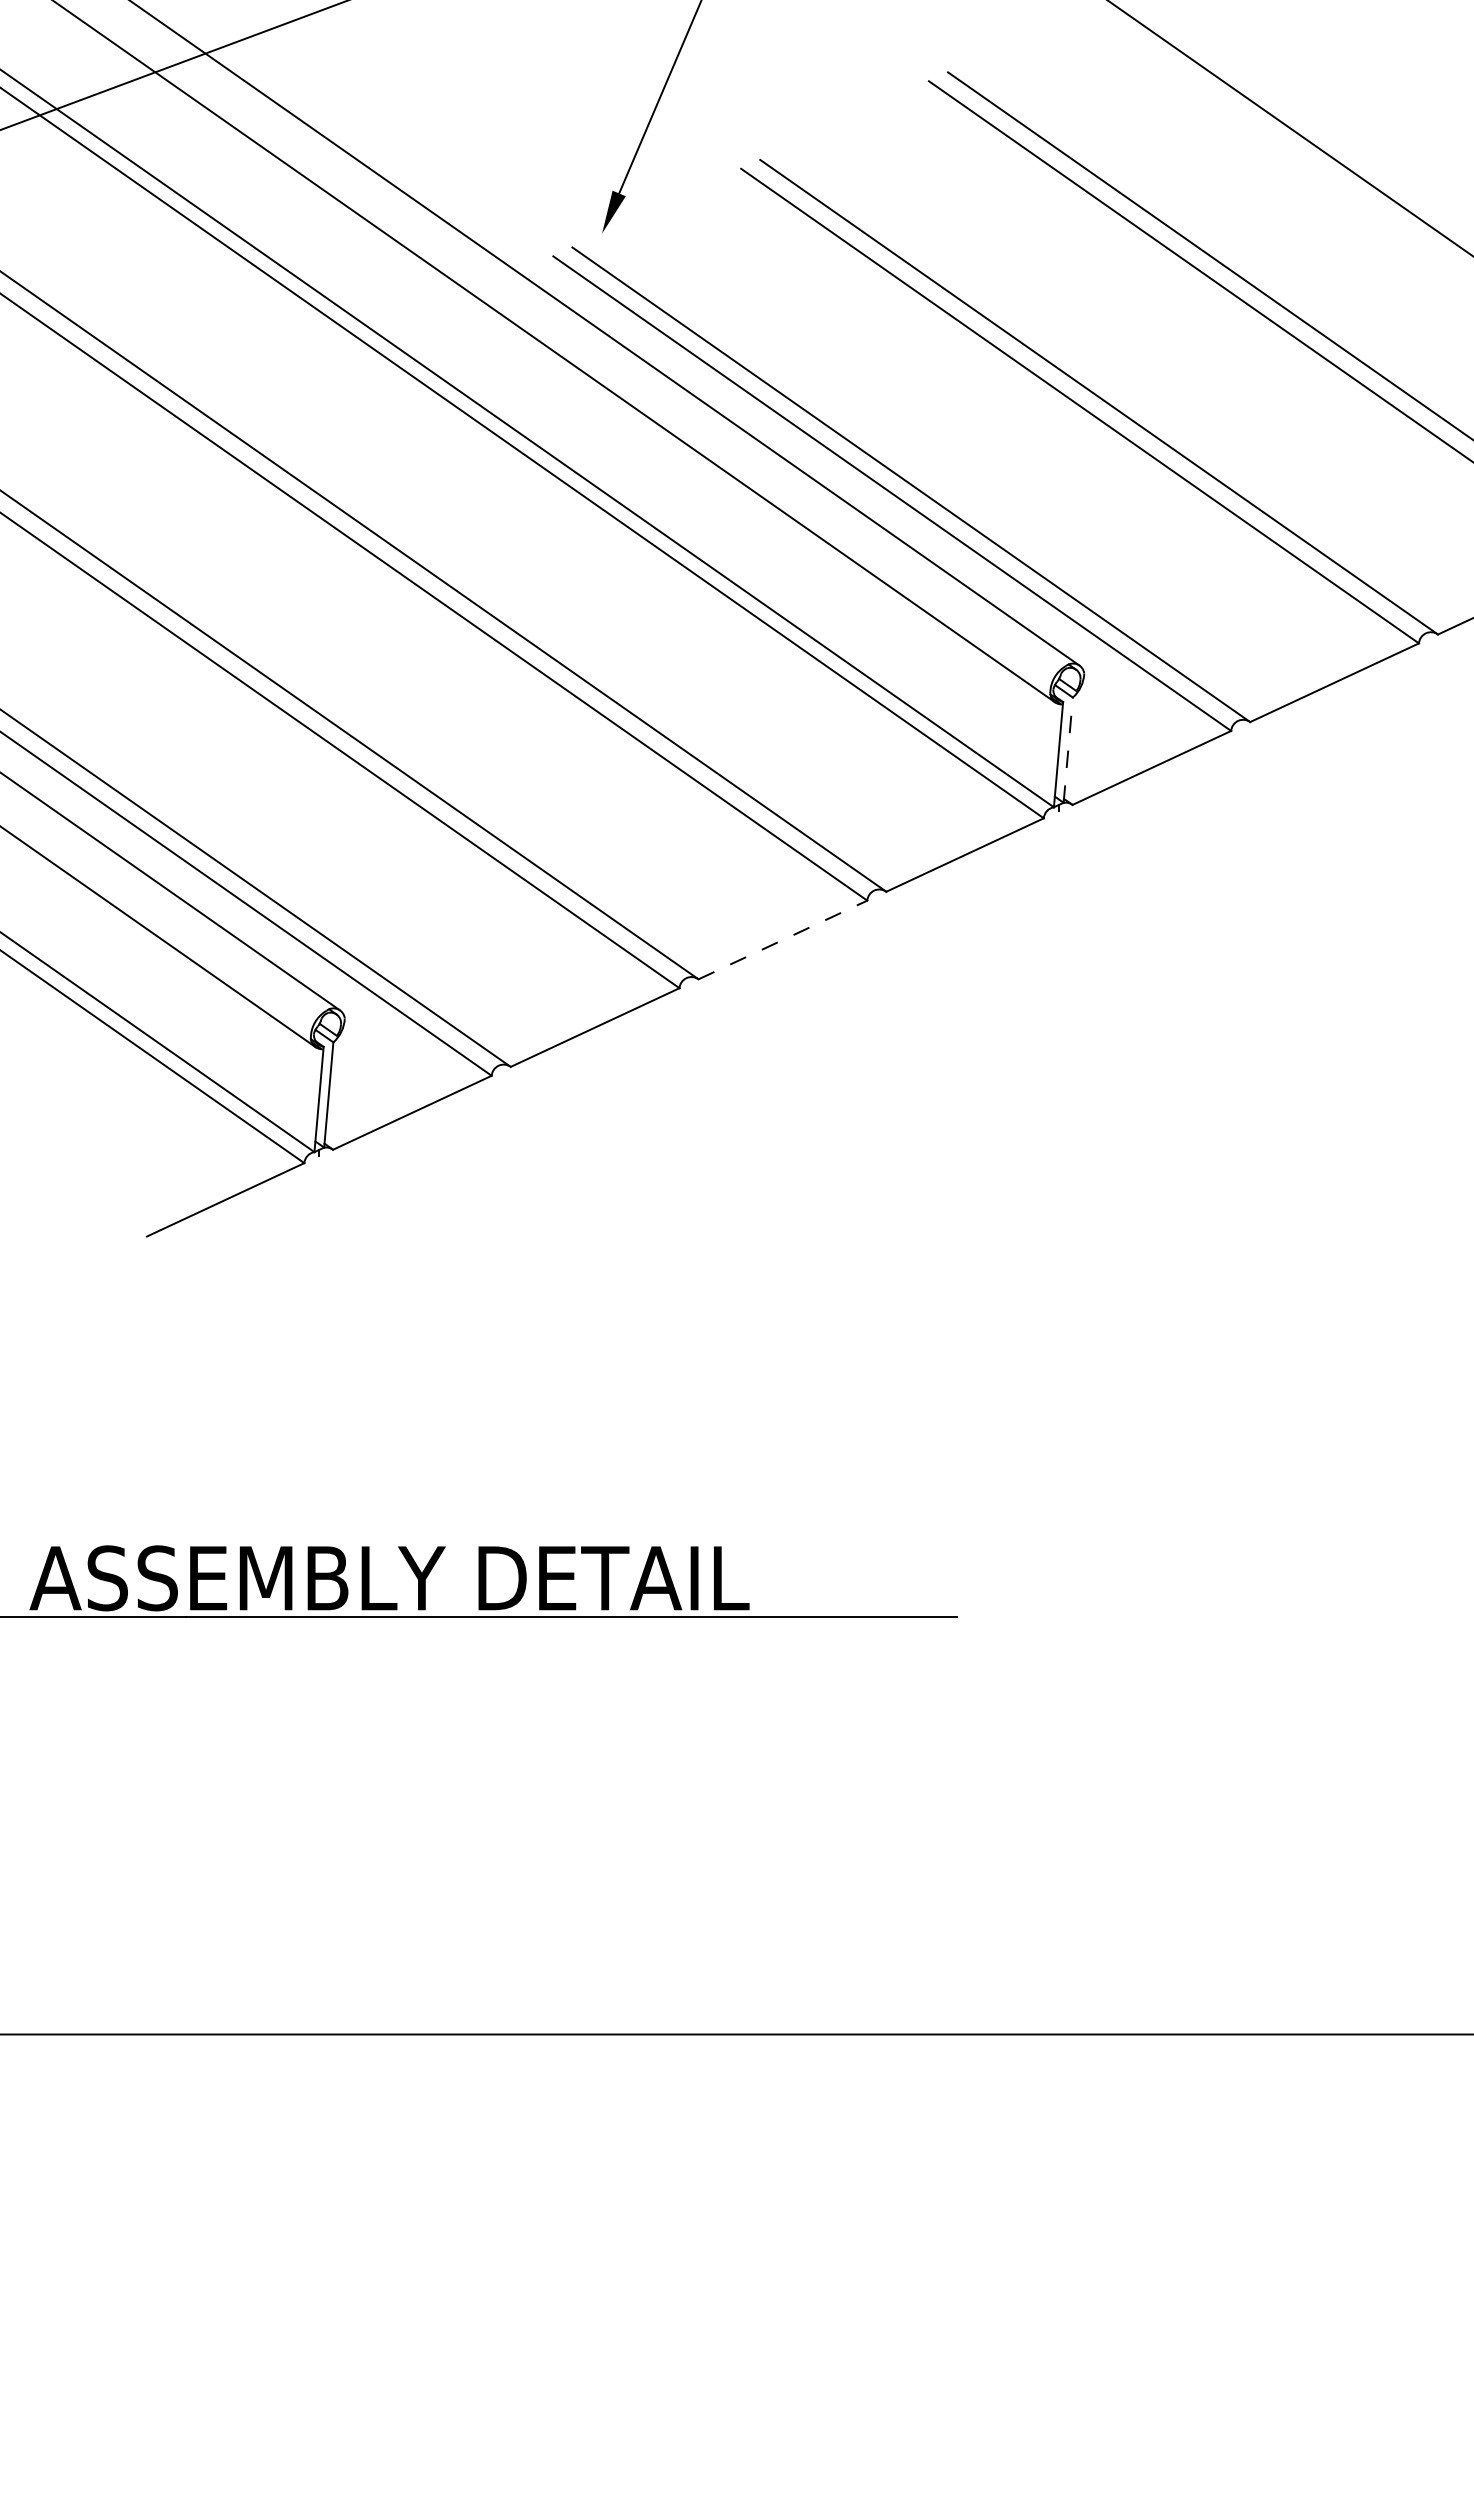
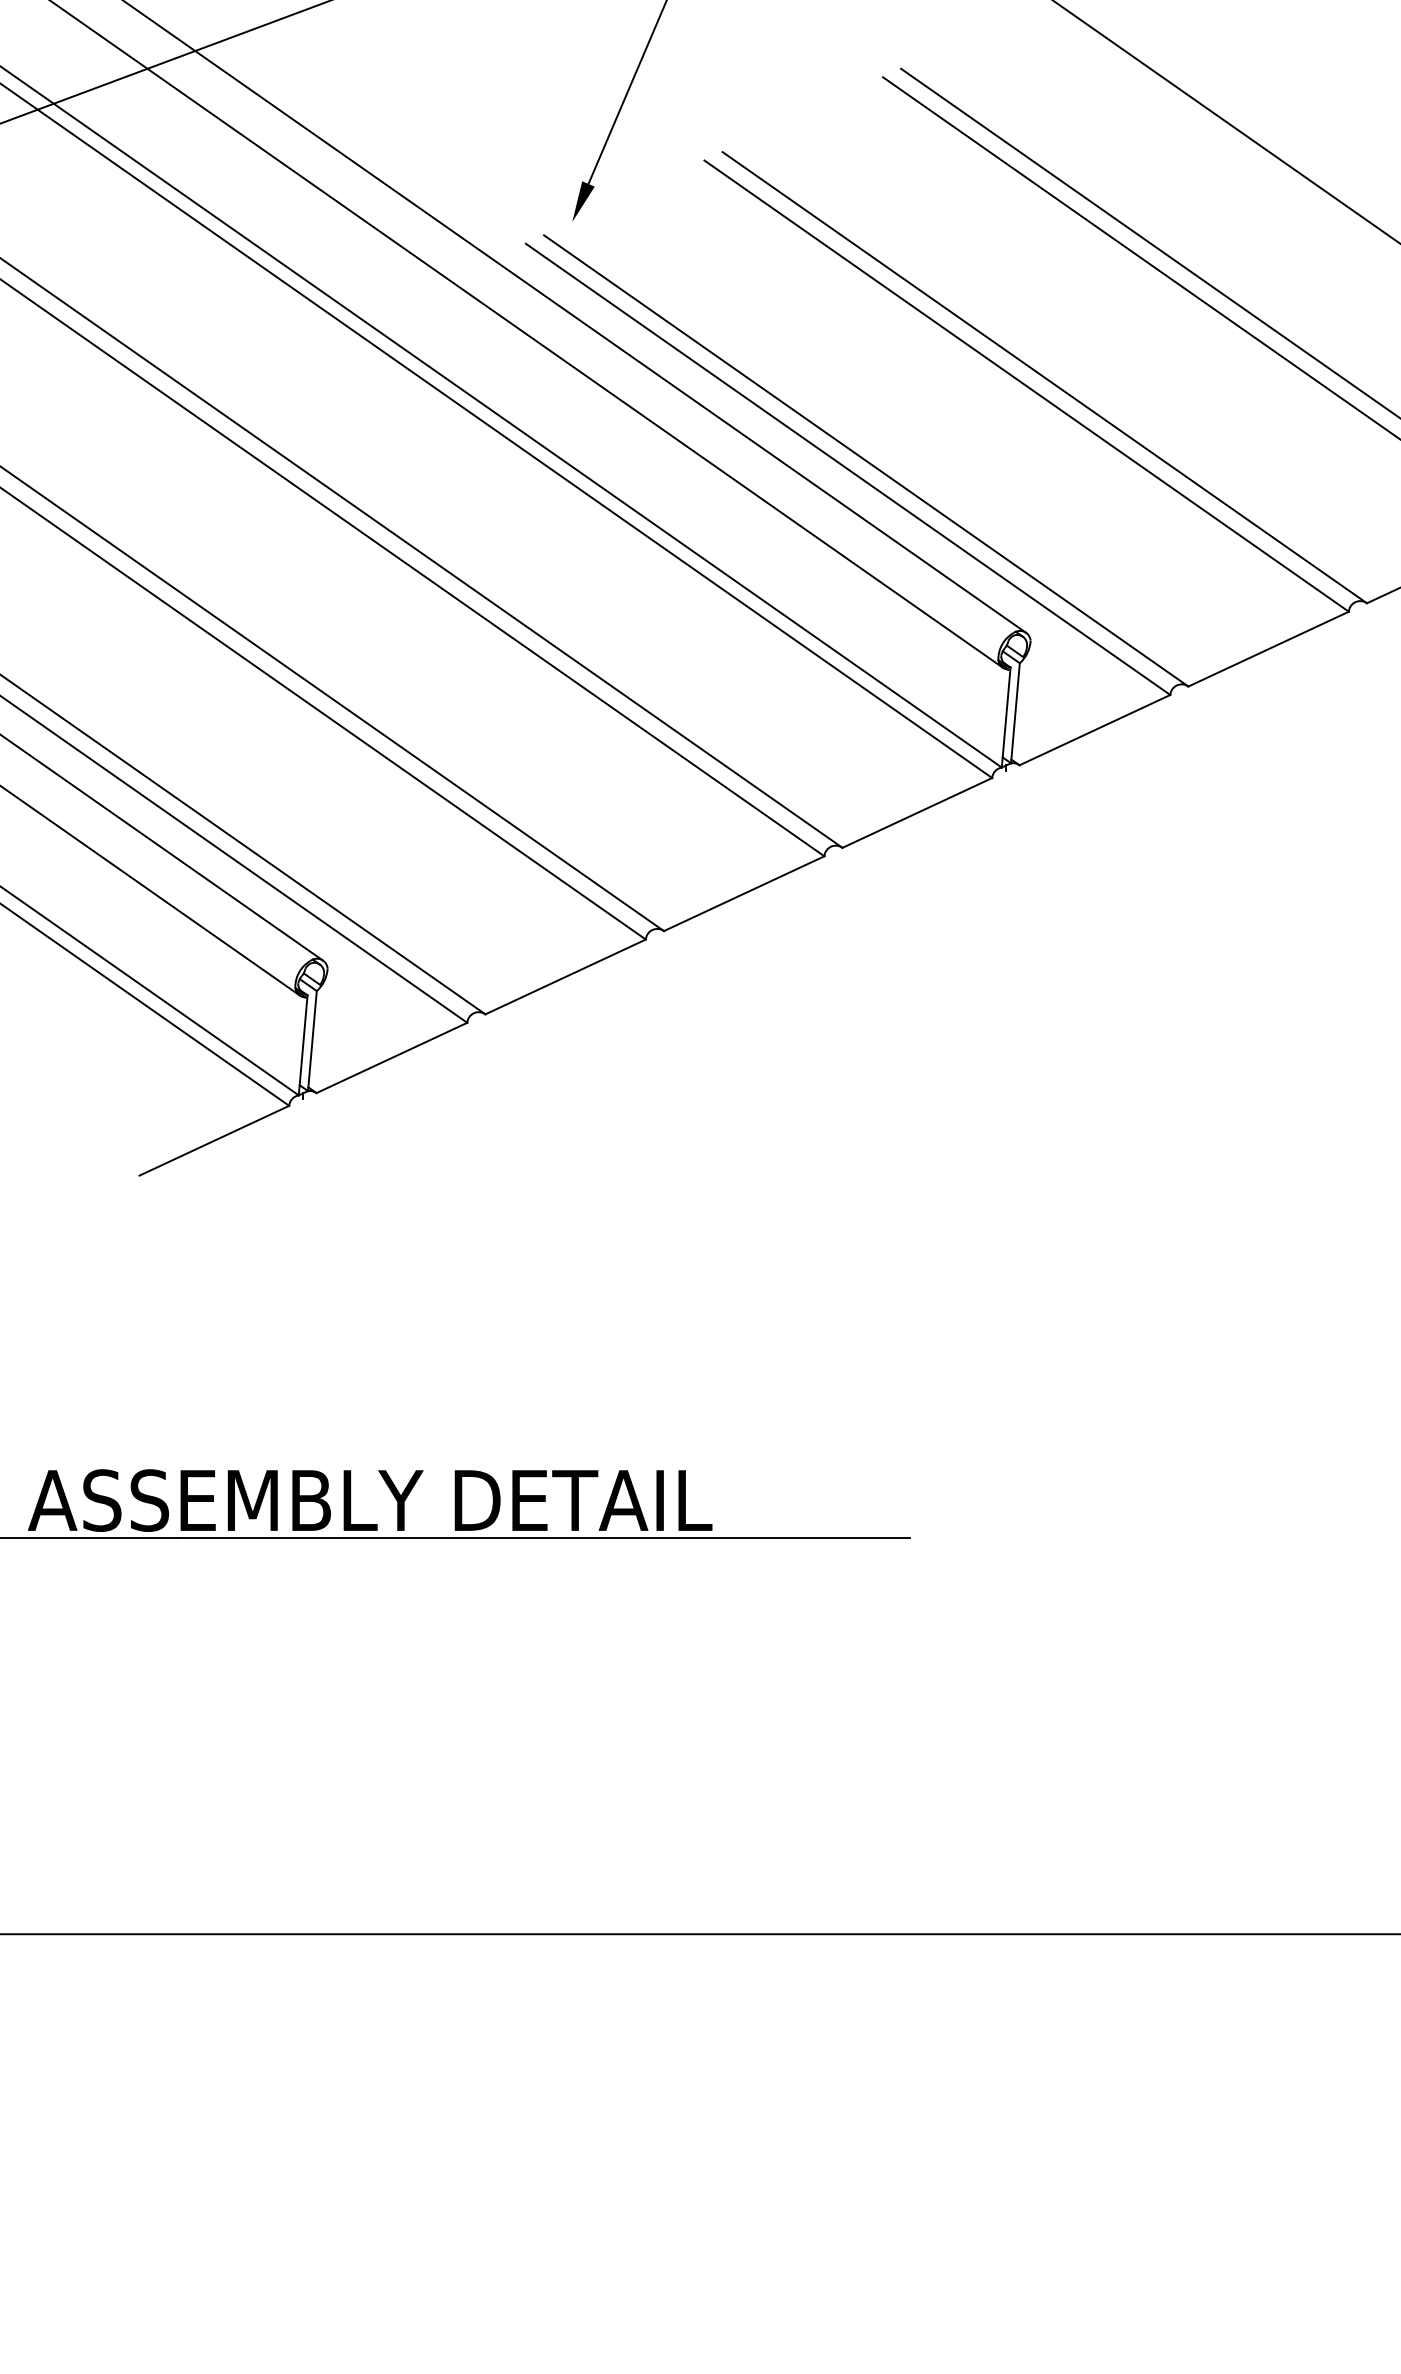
line: (1068, 750) -> (1015, 713), dashed -> solid
line: (783, 939) -> (744, 893), dashed -> solid

